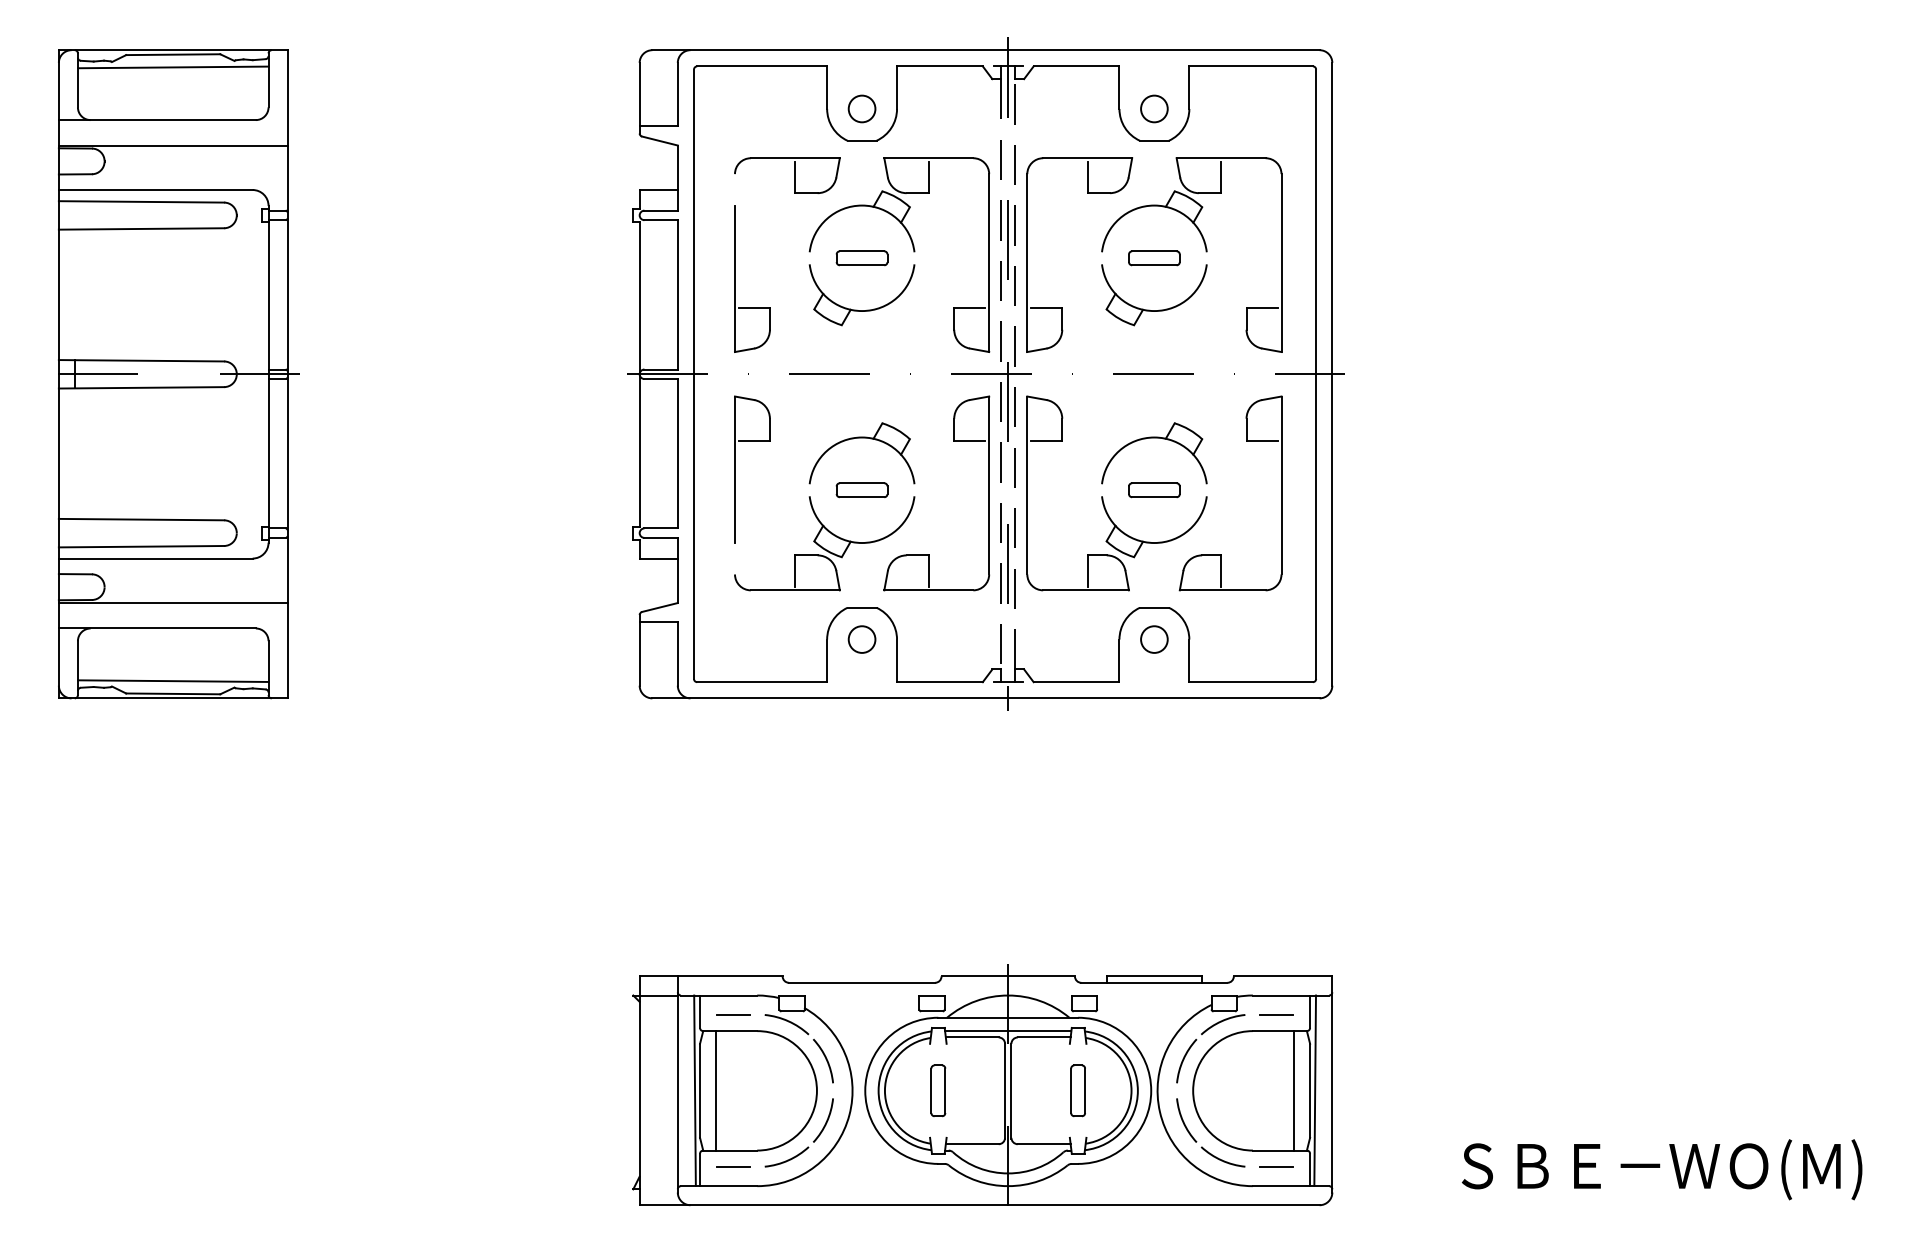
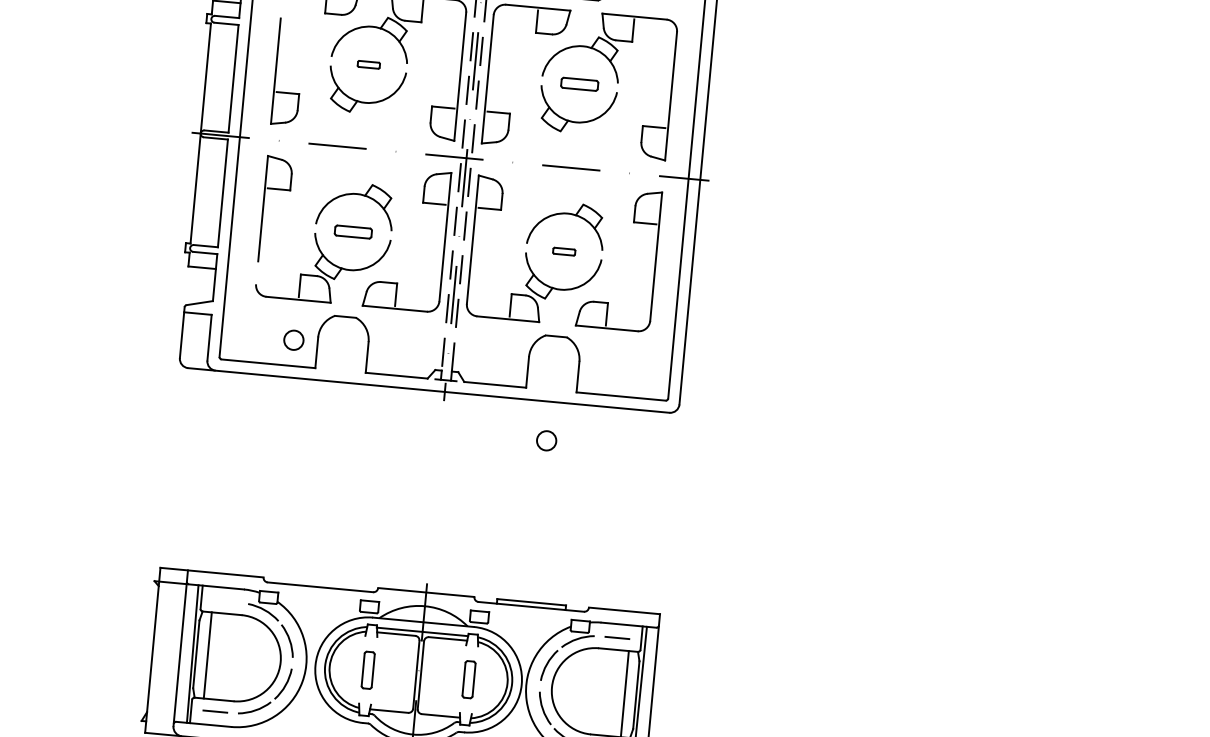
part: (861, 258) -> (368, 64), size x0.6
part: (1154, 490) -> (564, 251), size x0.6
circle: (861, 639) -> (293, 340), moved
circle: (1154, 639) -> (546, 440), moved
line: (733, 1014) -> (225, 601), removed

